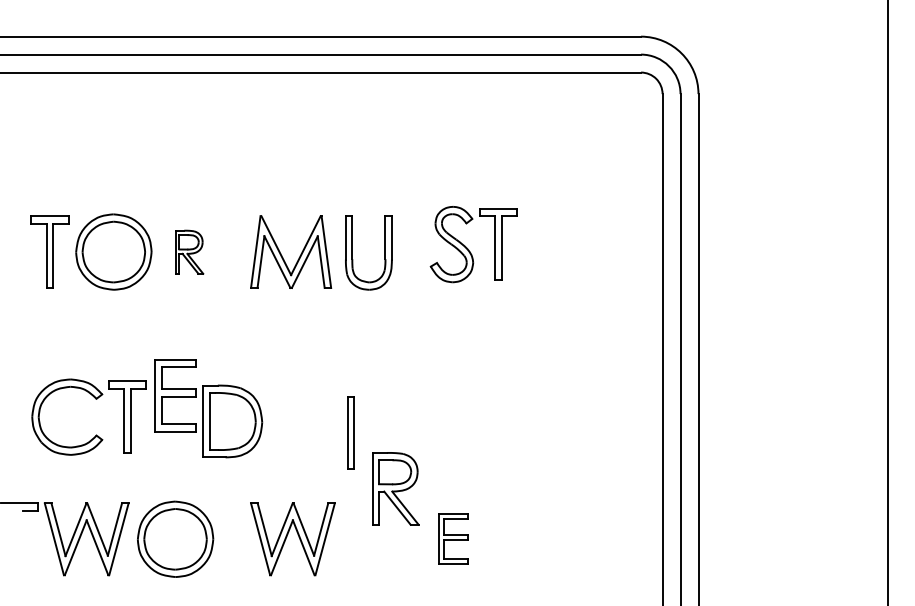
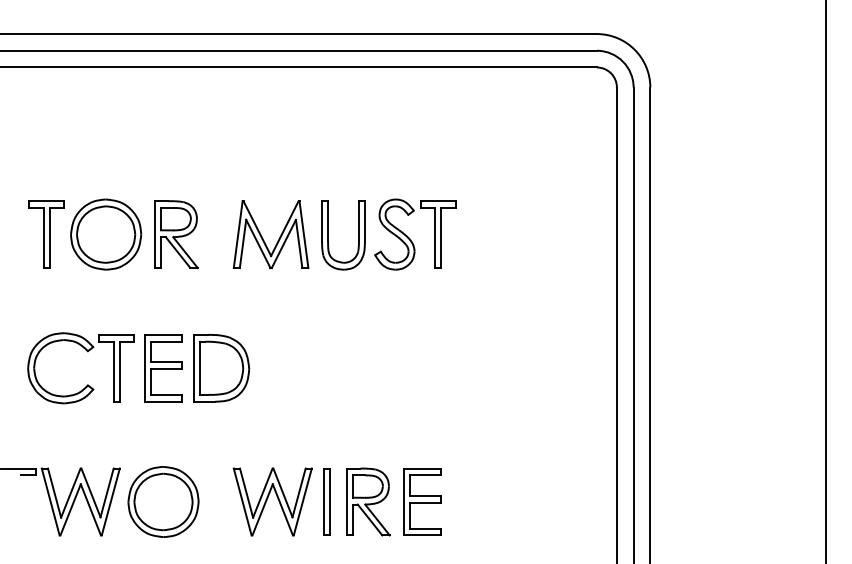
part: (468, 248) -> (410, 238), moved
part: (189, 251) -> (176, 234), size x1.67
part: (96, 400) -> (87, 352), moved
part: (232, 421) -> (221, 368), moved
part: (350, 432) -> (326, 501), moved
part: (395, 488) -> (368, 501), moved
part: (453, 538) -> (422, 501), size x1.43

